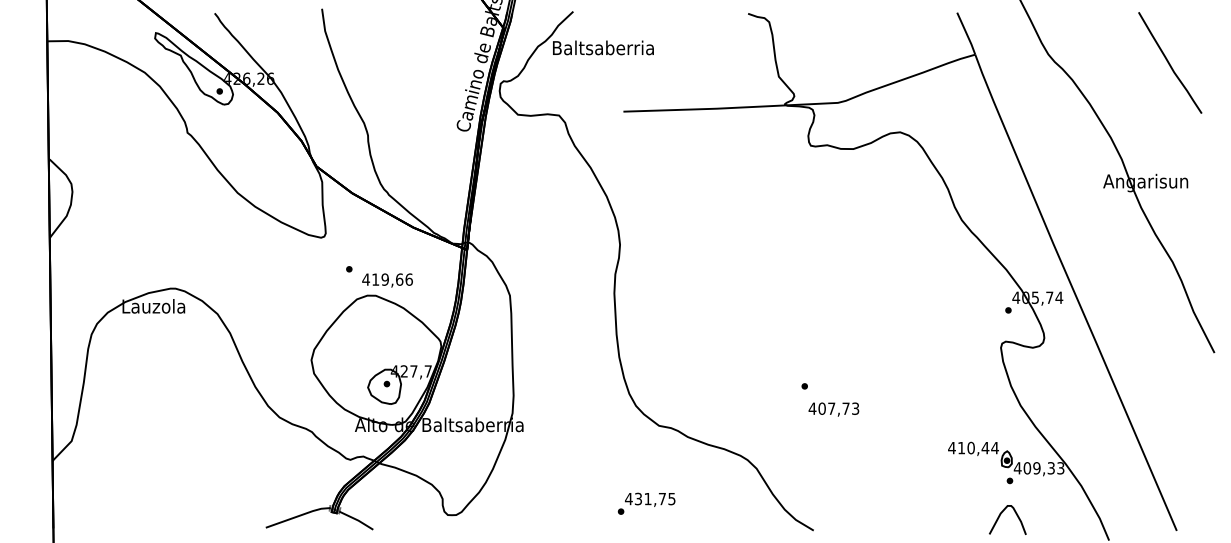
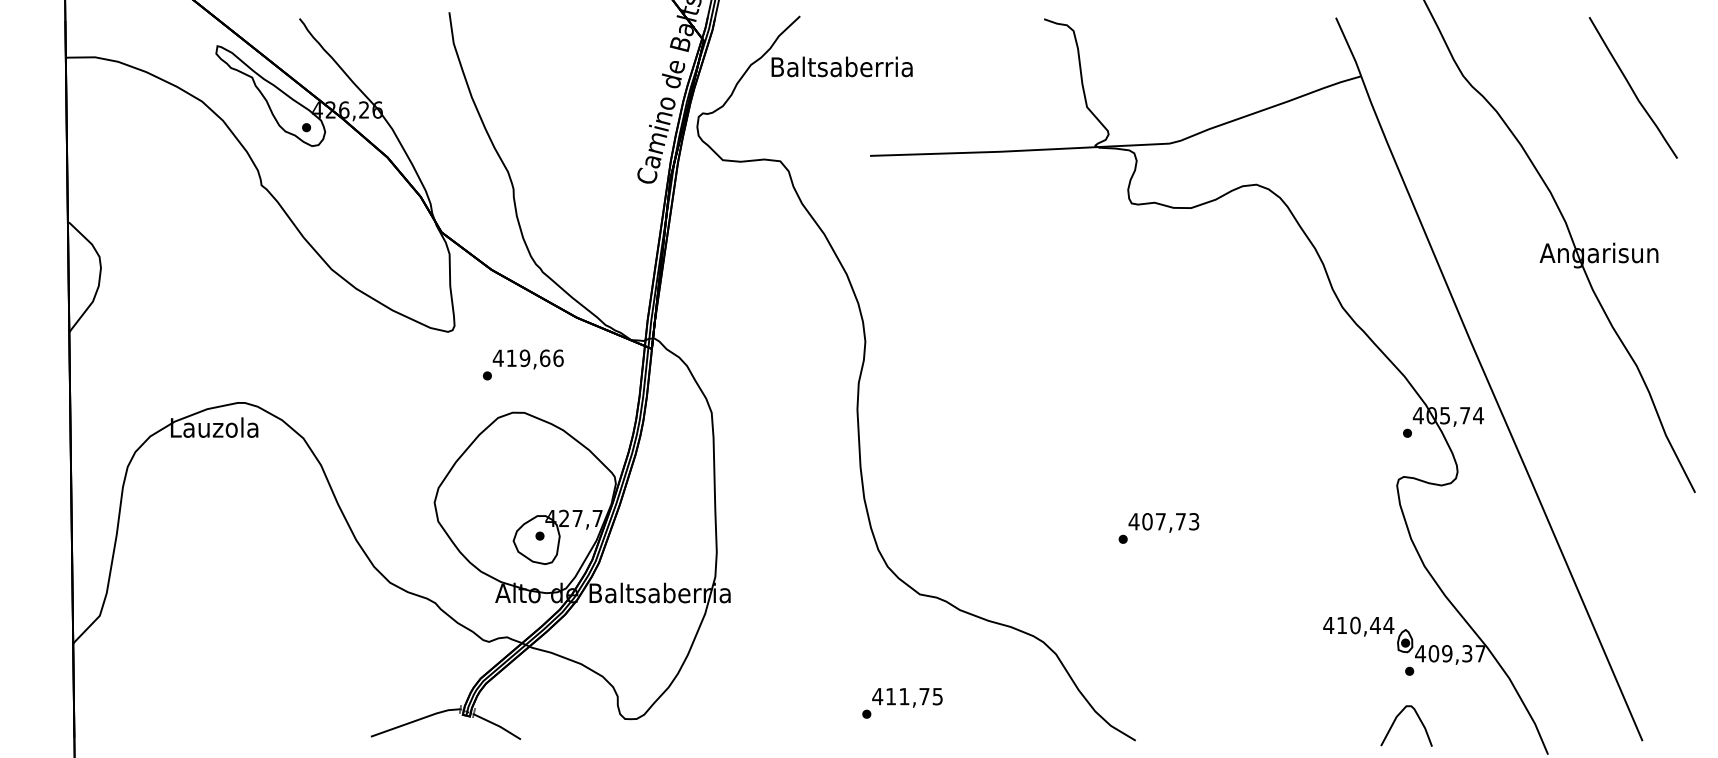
text: (387, 280) -> (528, 359), moved
text: (833, 409) -> (1163, 522), moved
text: (1060, 468) -> (1480, 653), 409,33 -> 409,37
text: (638, 498) -> (891, 695), 431,75 -> 411,75

